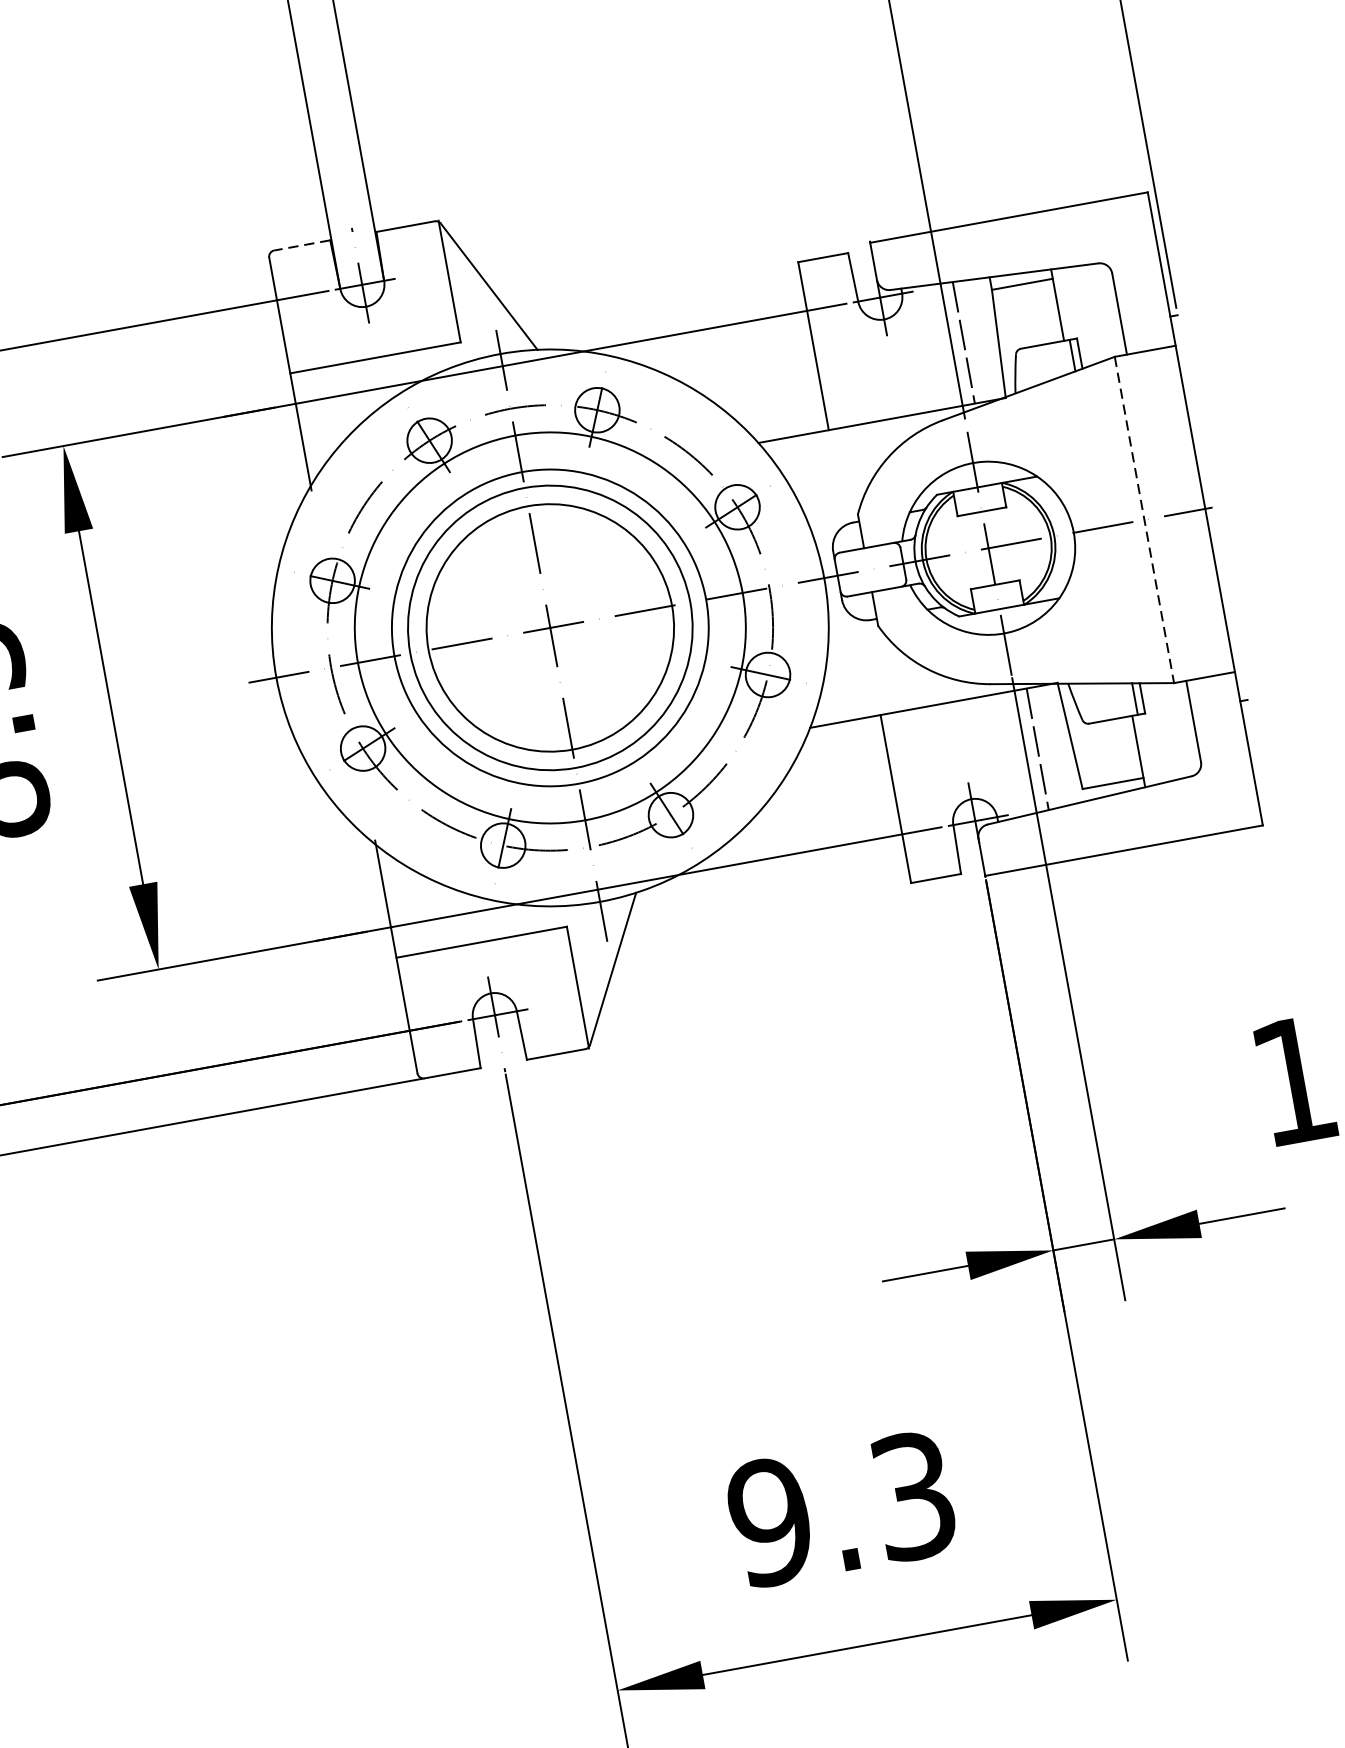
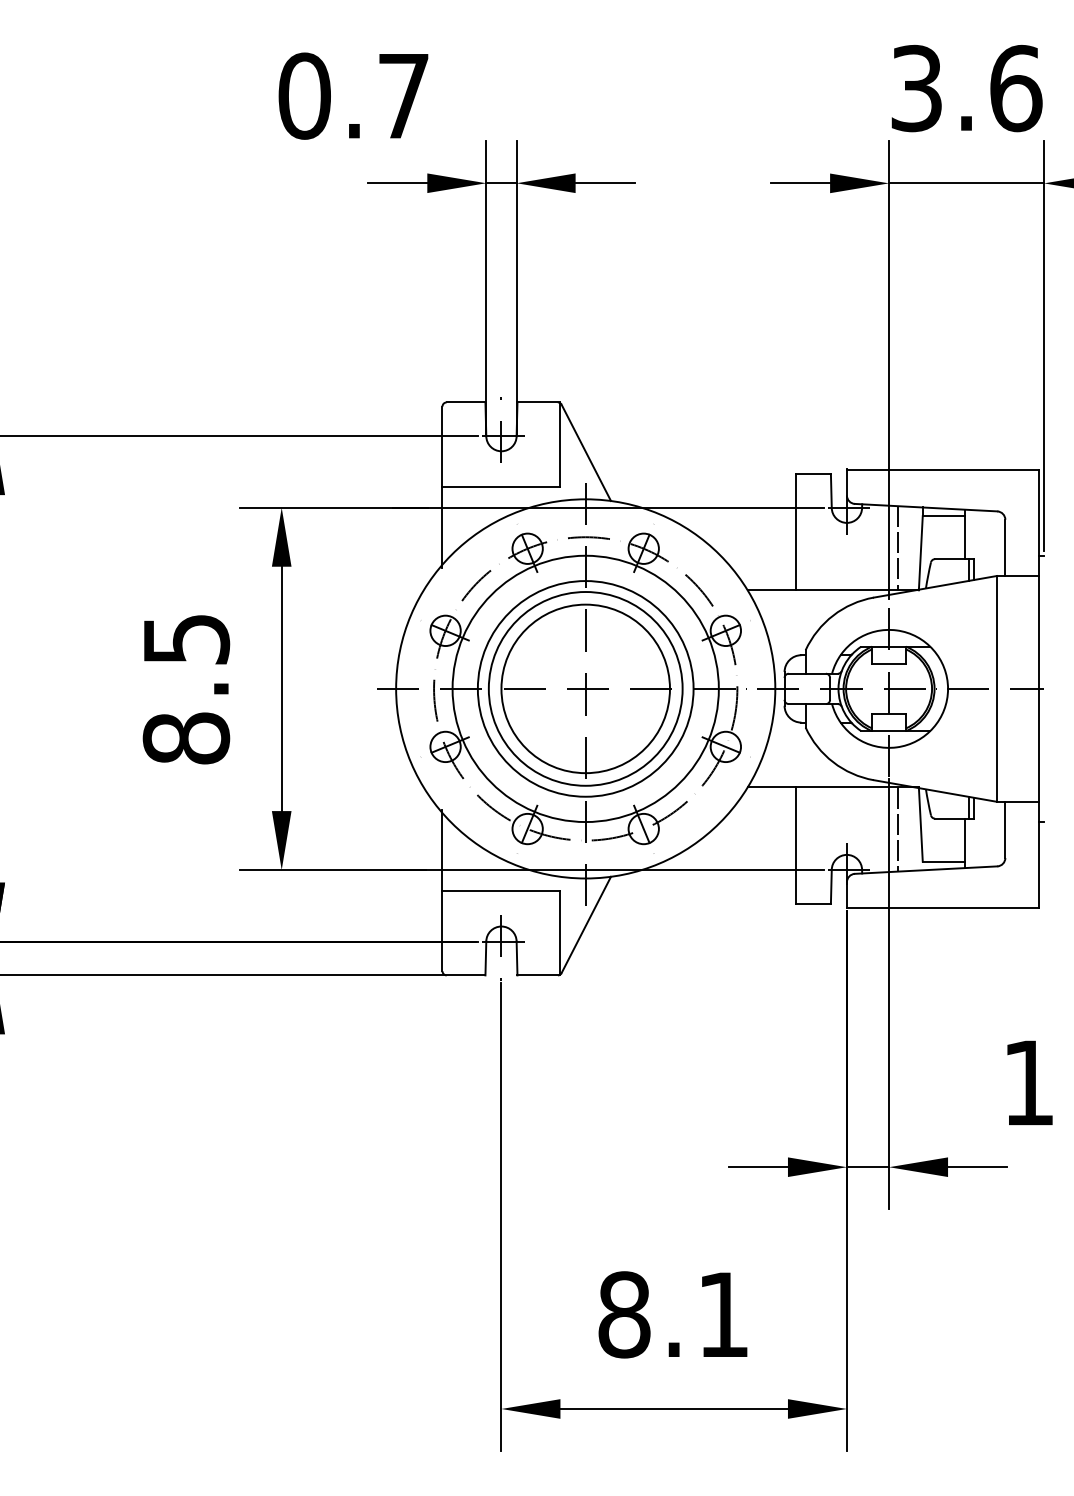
line: (301, 245) -> (465, 402), dashed -> solid
line: (1143, 519) -> (996, 688), dashed -> solid
text: (841, 1508) -> (673, 1314), 9.3 -> 8.1

